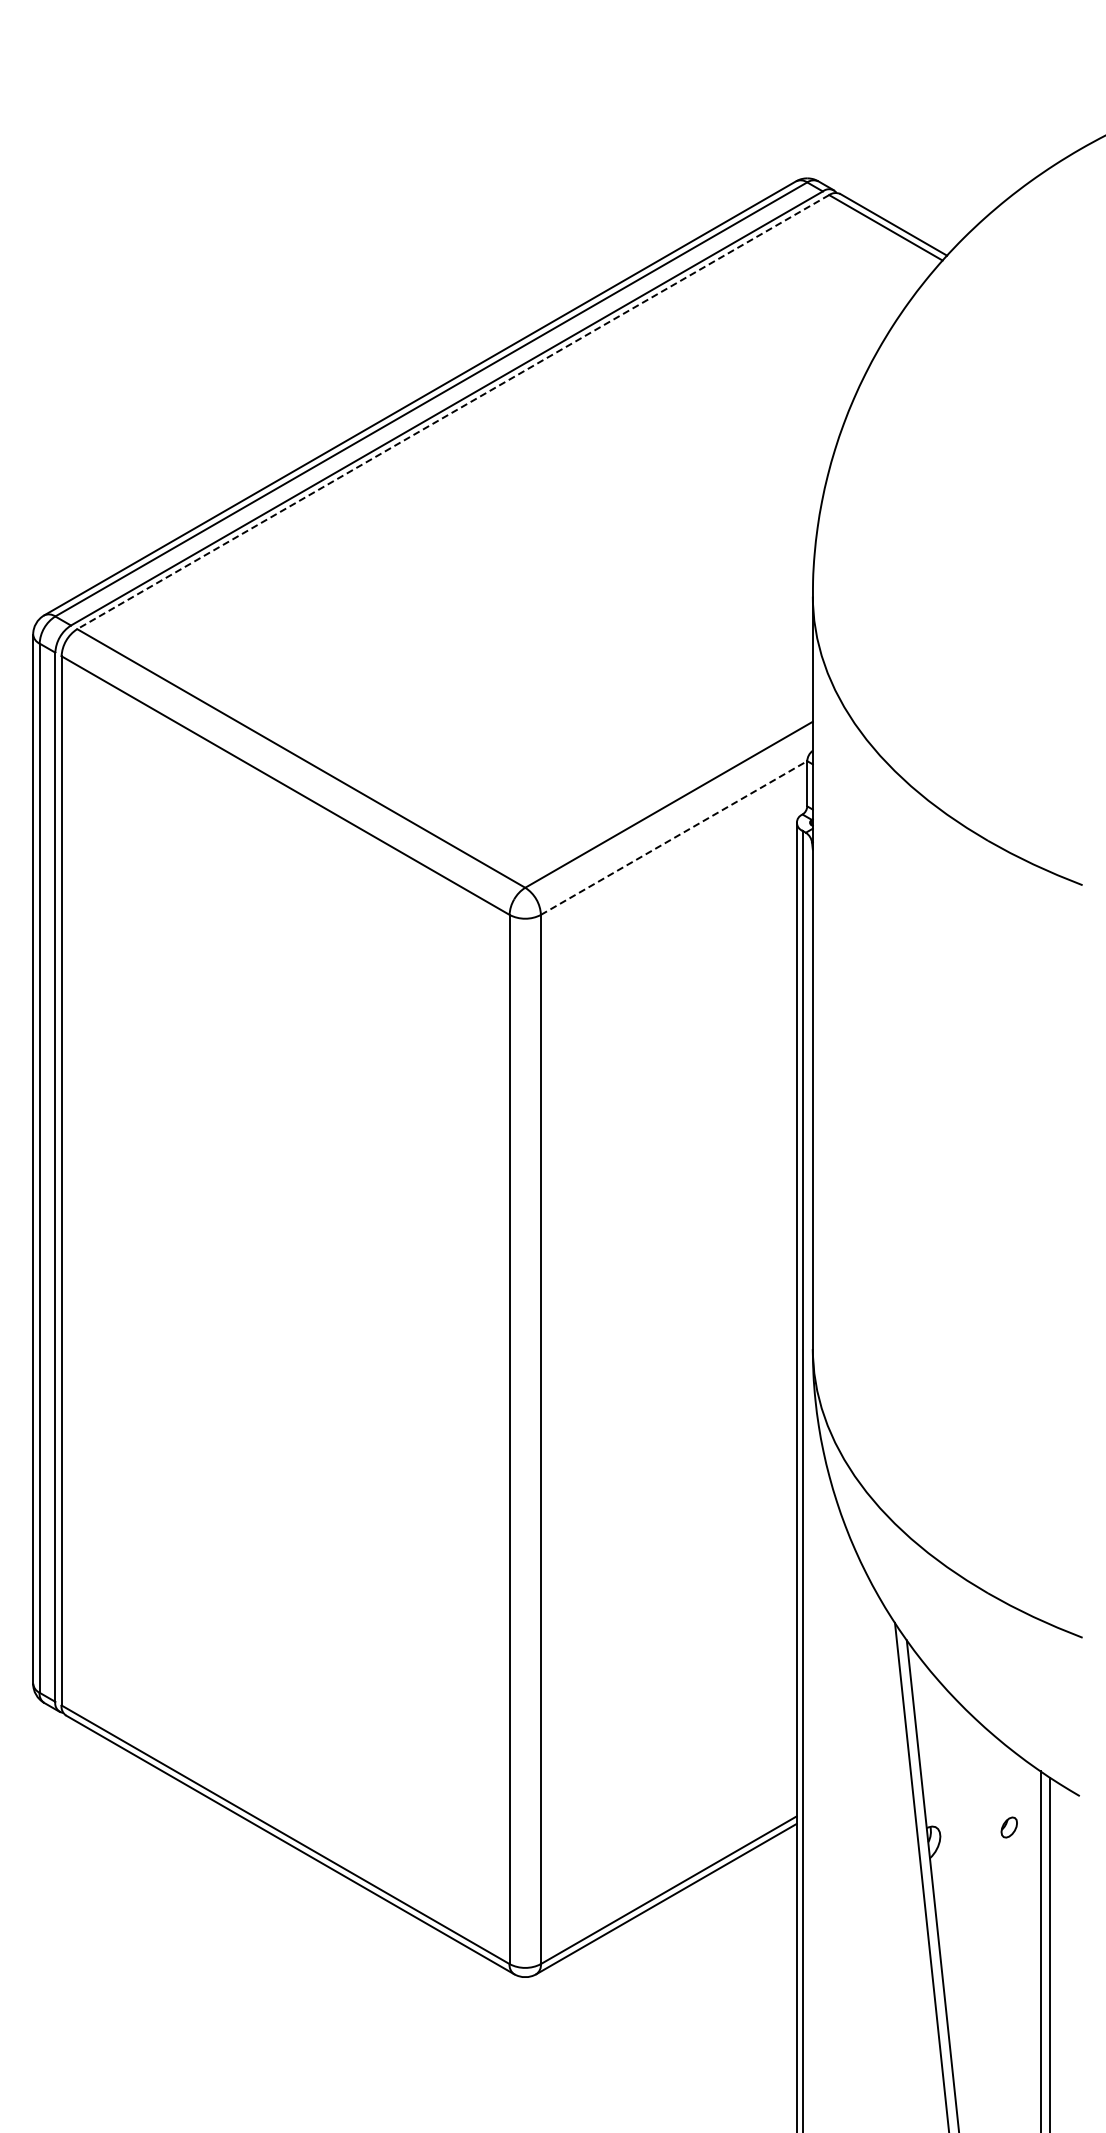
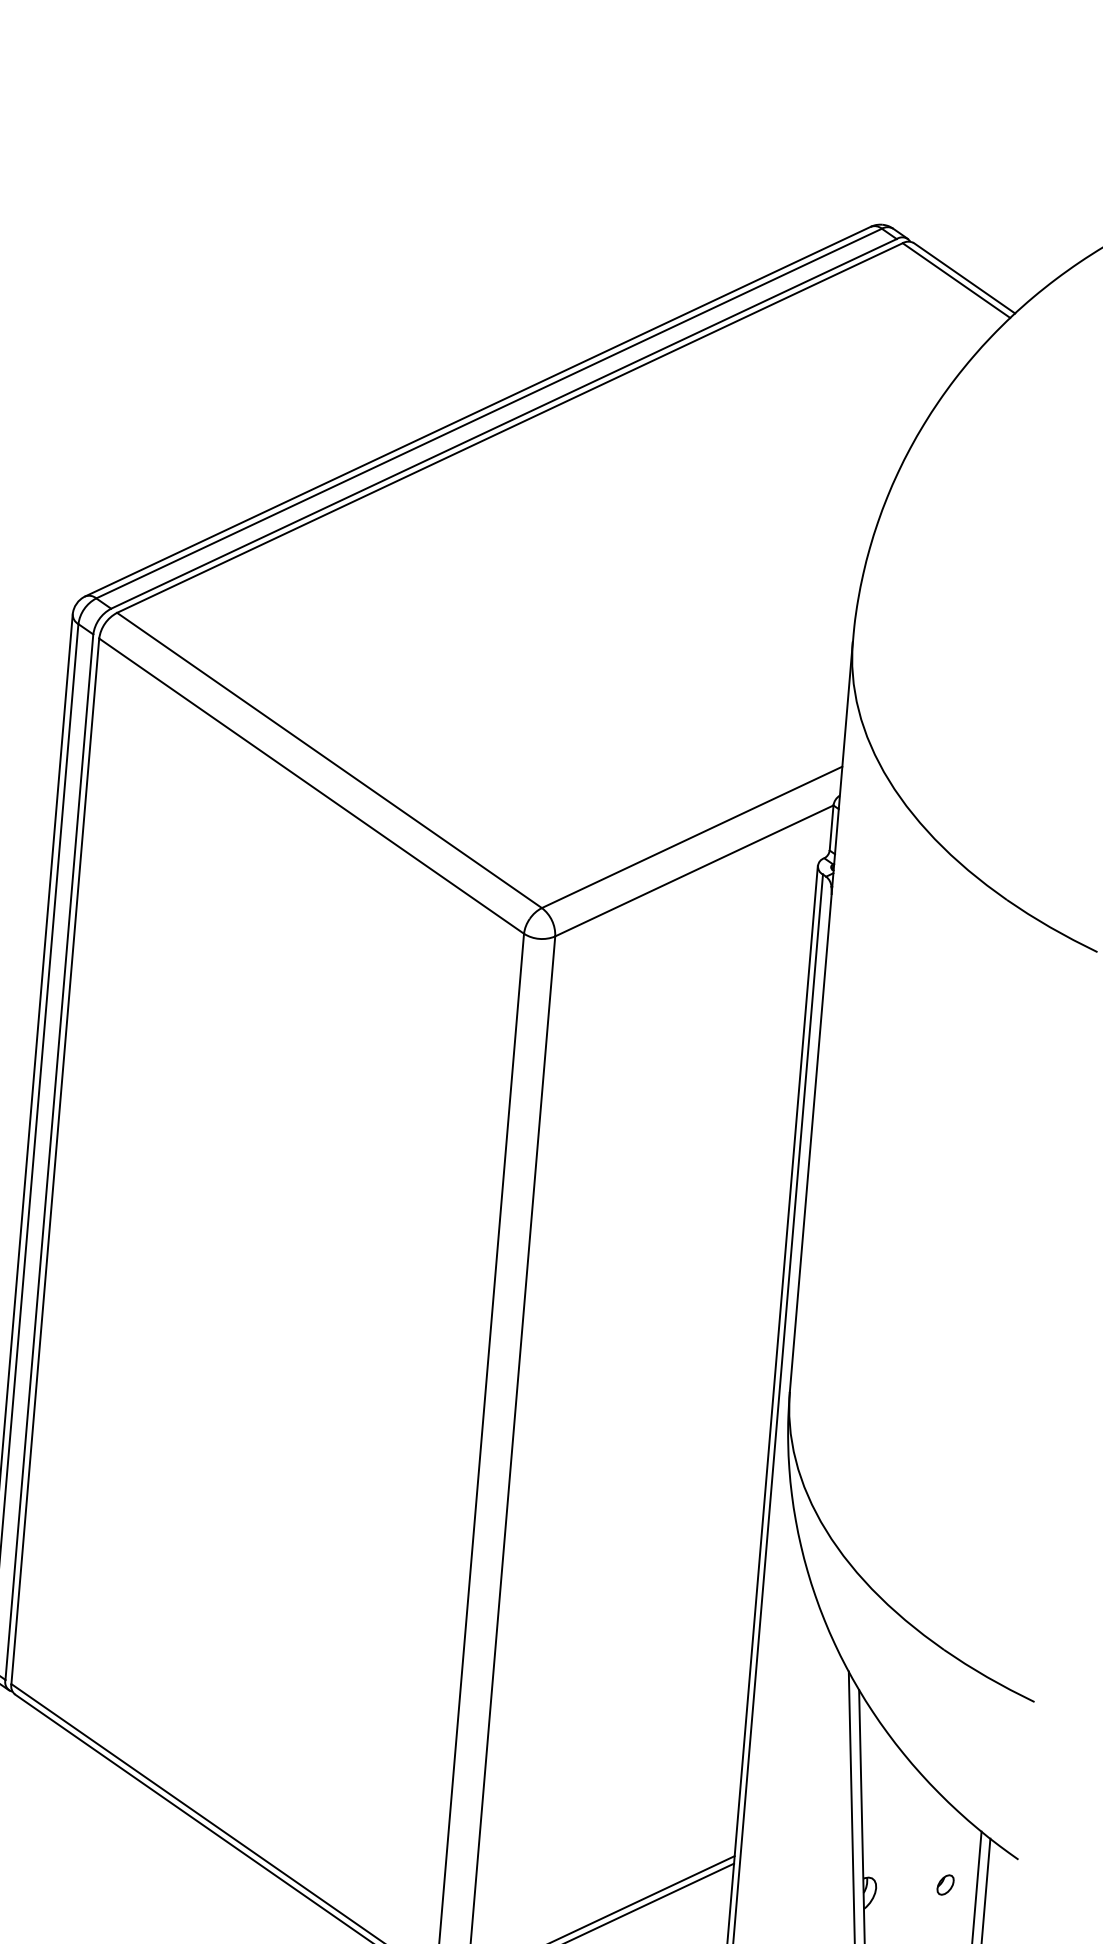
line: (452, 412) -> (509, 428), dashed -> solid
line: (674, 838) -> (694, 871), dashed -> solid

